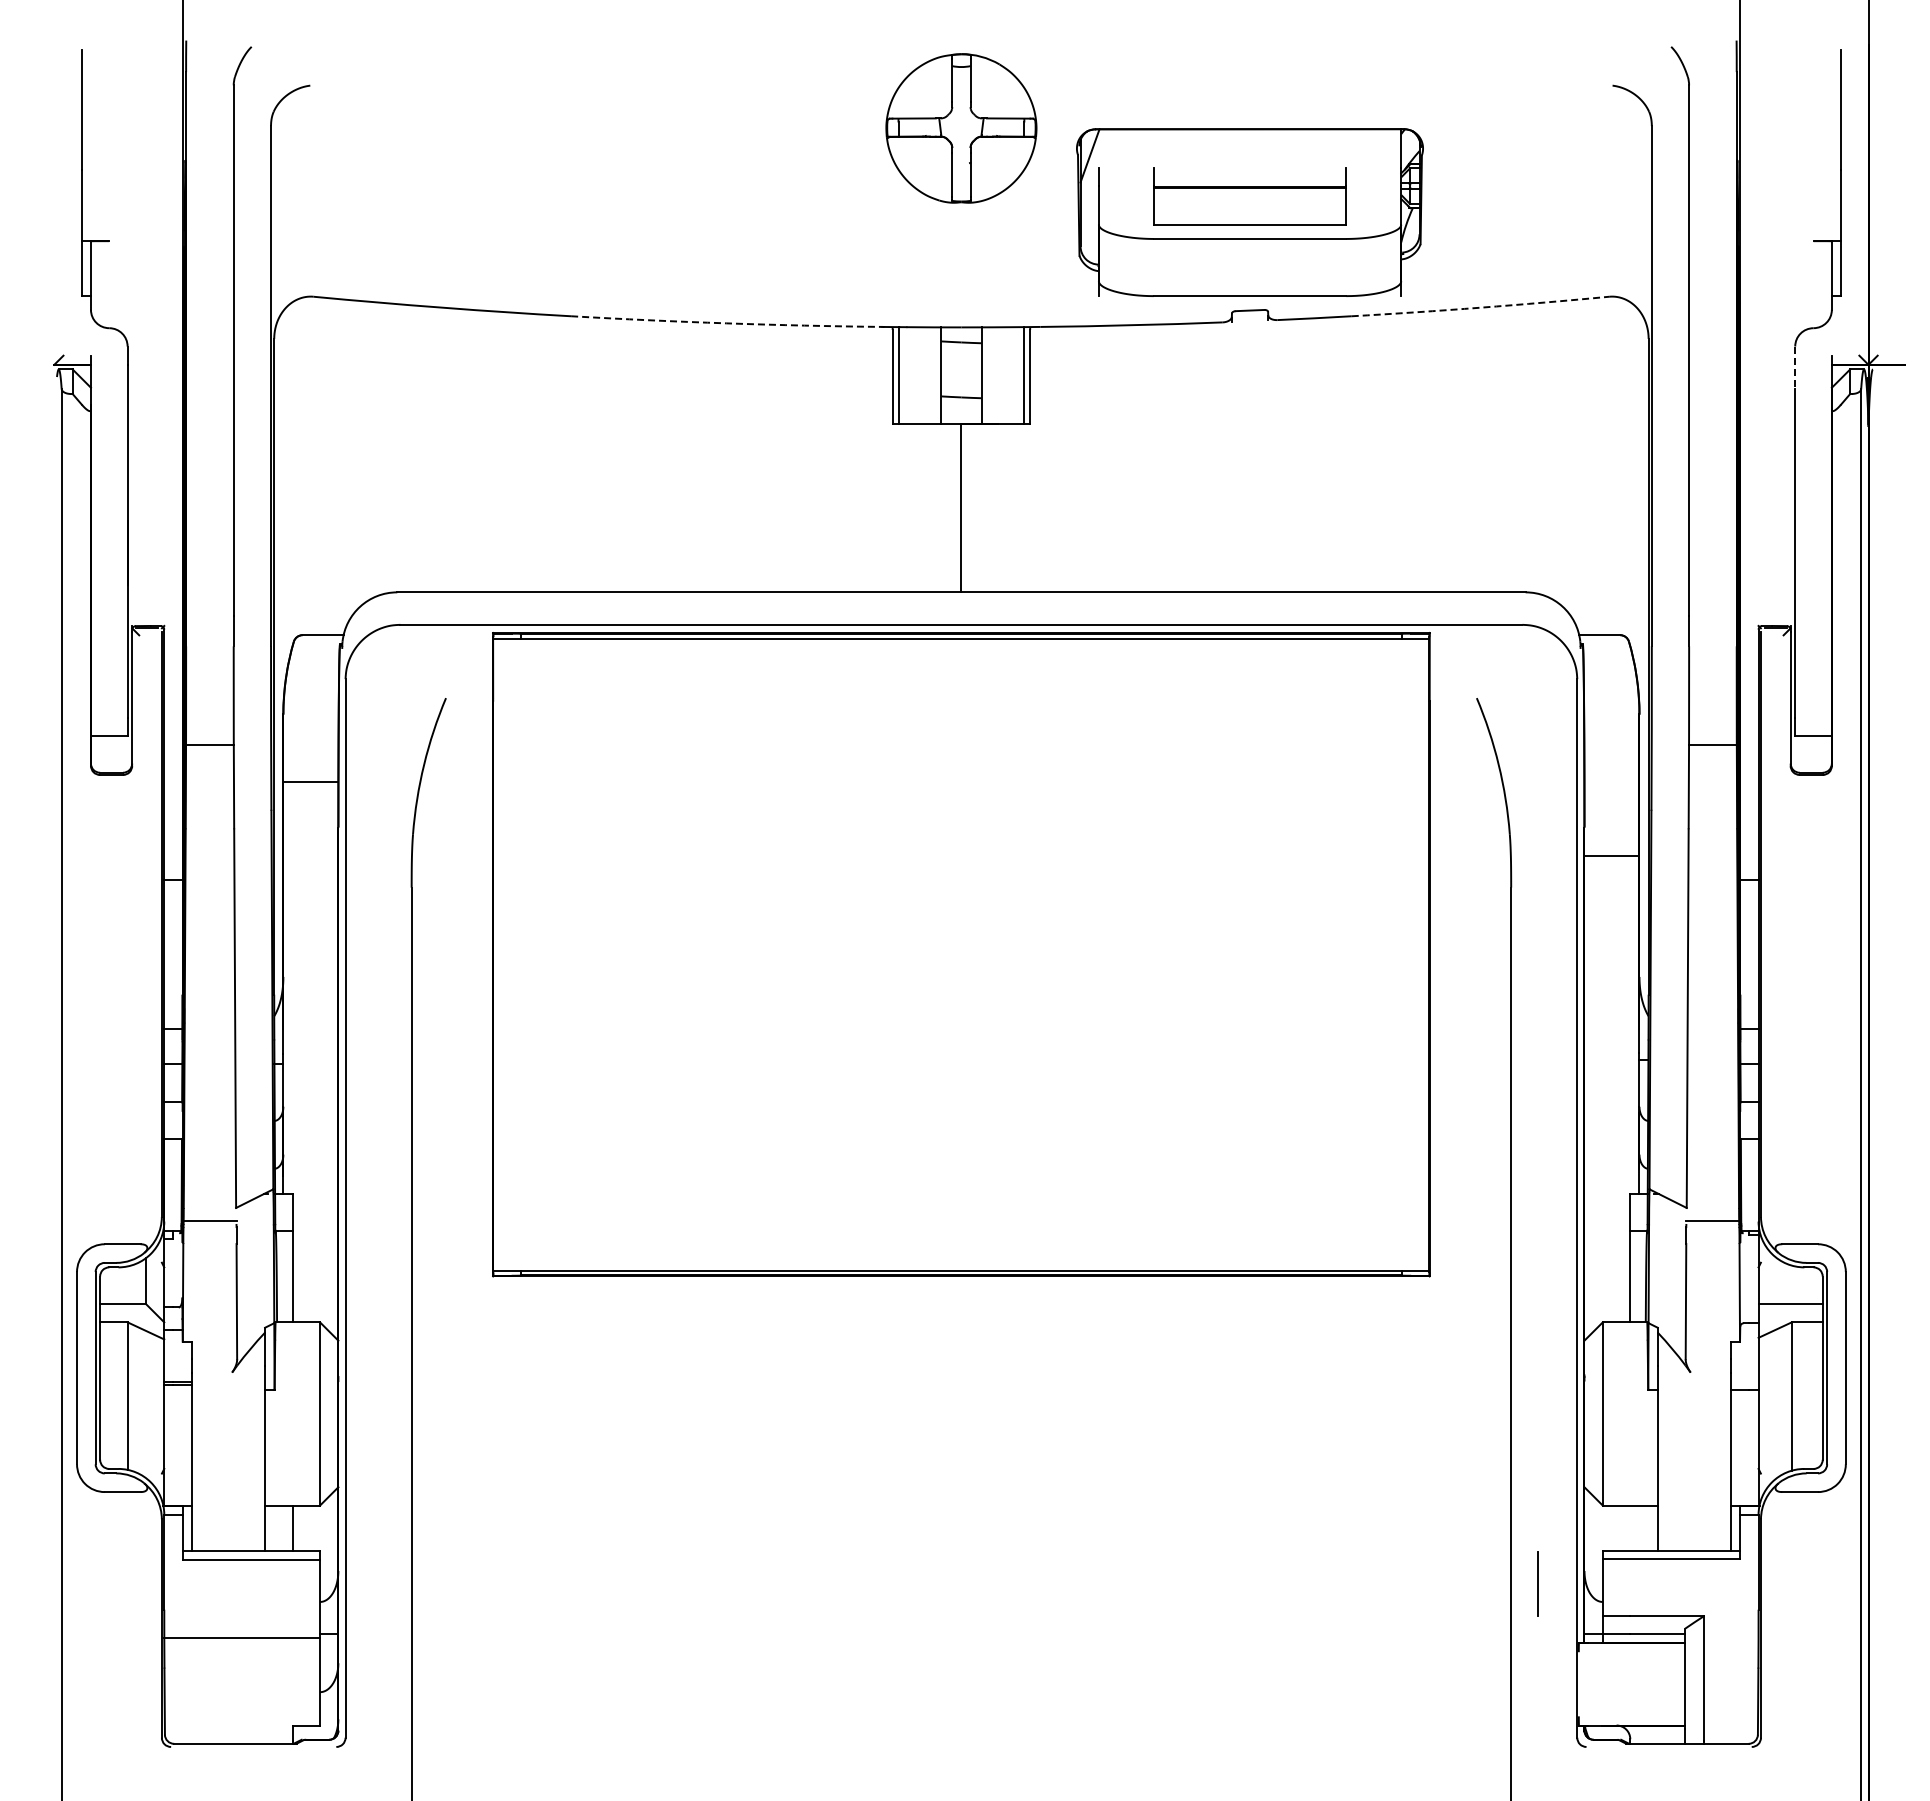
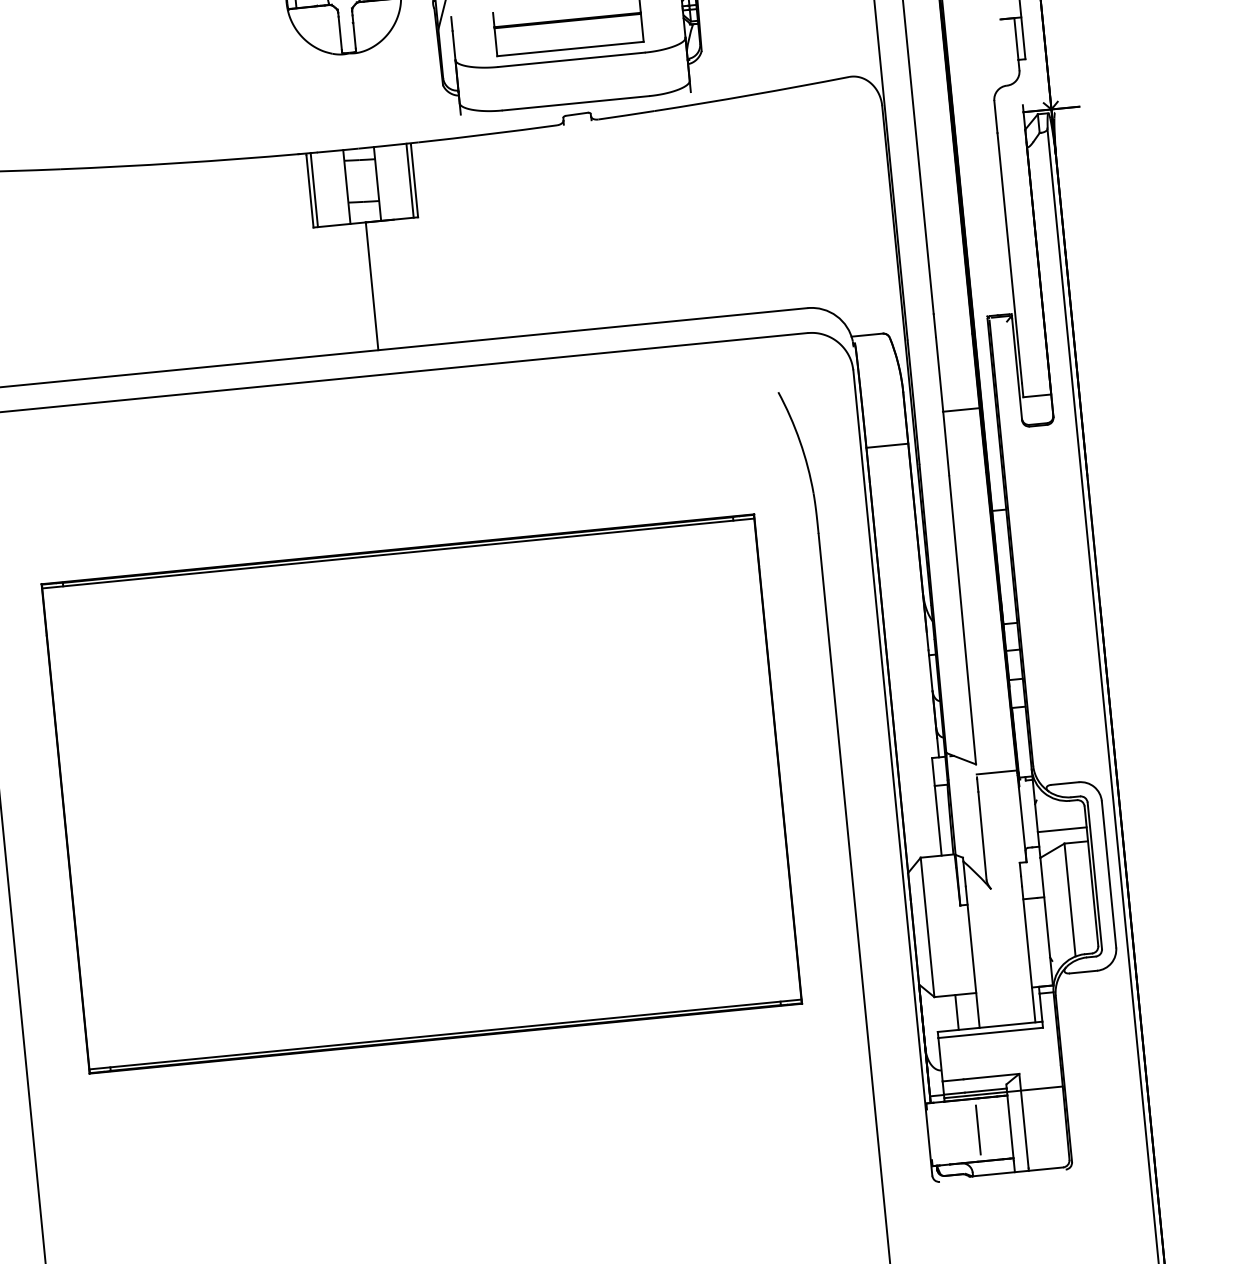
arc: (1480, 307) -> (751, 94), dashed -> solid
arc: (726, 323) -> (179, 163), dashed -> solid
line: (1795, 368) -> (996, 117), dashed -> solid
line: (1611, 855) -> (887, 445), moved
part: (961, 954) -> (421, 793), moved
line: (1630, 1528) -> (957, 1012), added
line: (1537, 1583) -> (977, 1129), moved
line: (1680, 1638) -> (1003, 1092), added

